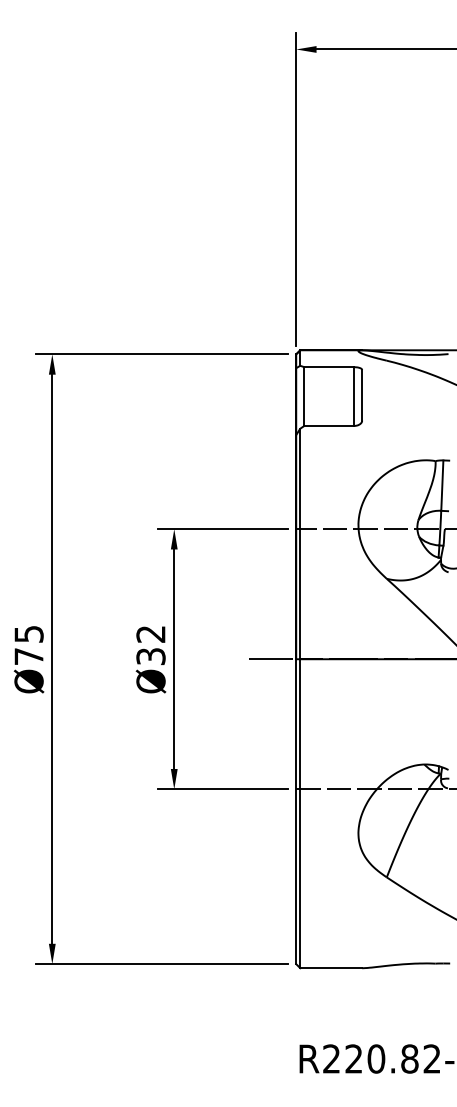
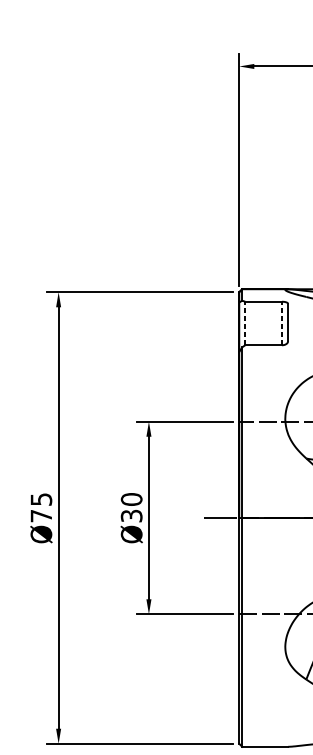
line: (304, 396) -> (245, 323), solid -> dashed
line: (354, 396) -> (282, 323), solid -> dashed
text: (150, 633) -> (131, 498), Ø32 -> Ø30

